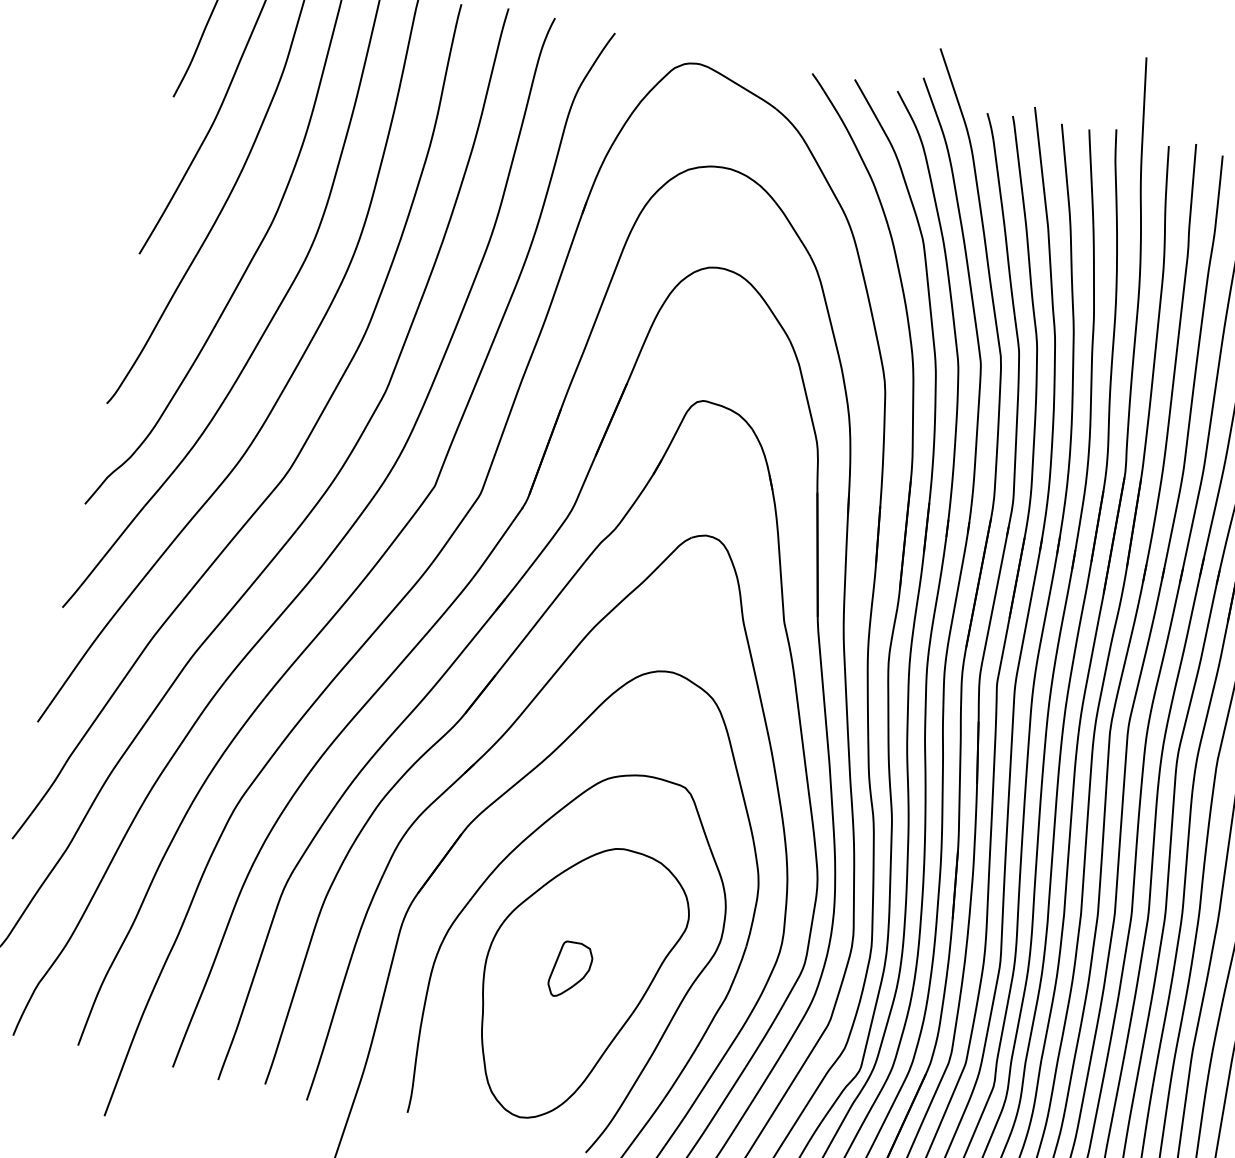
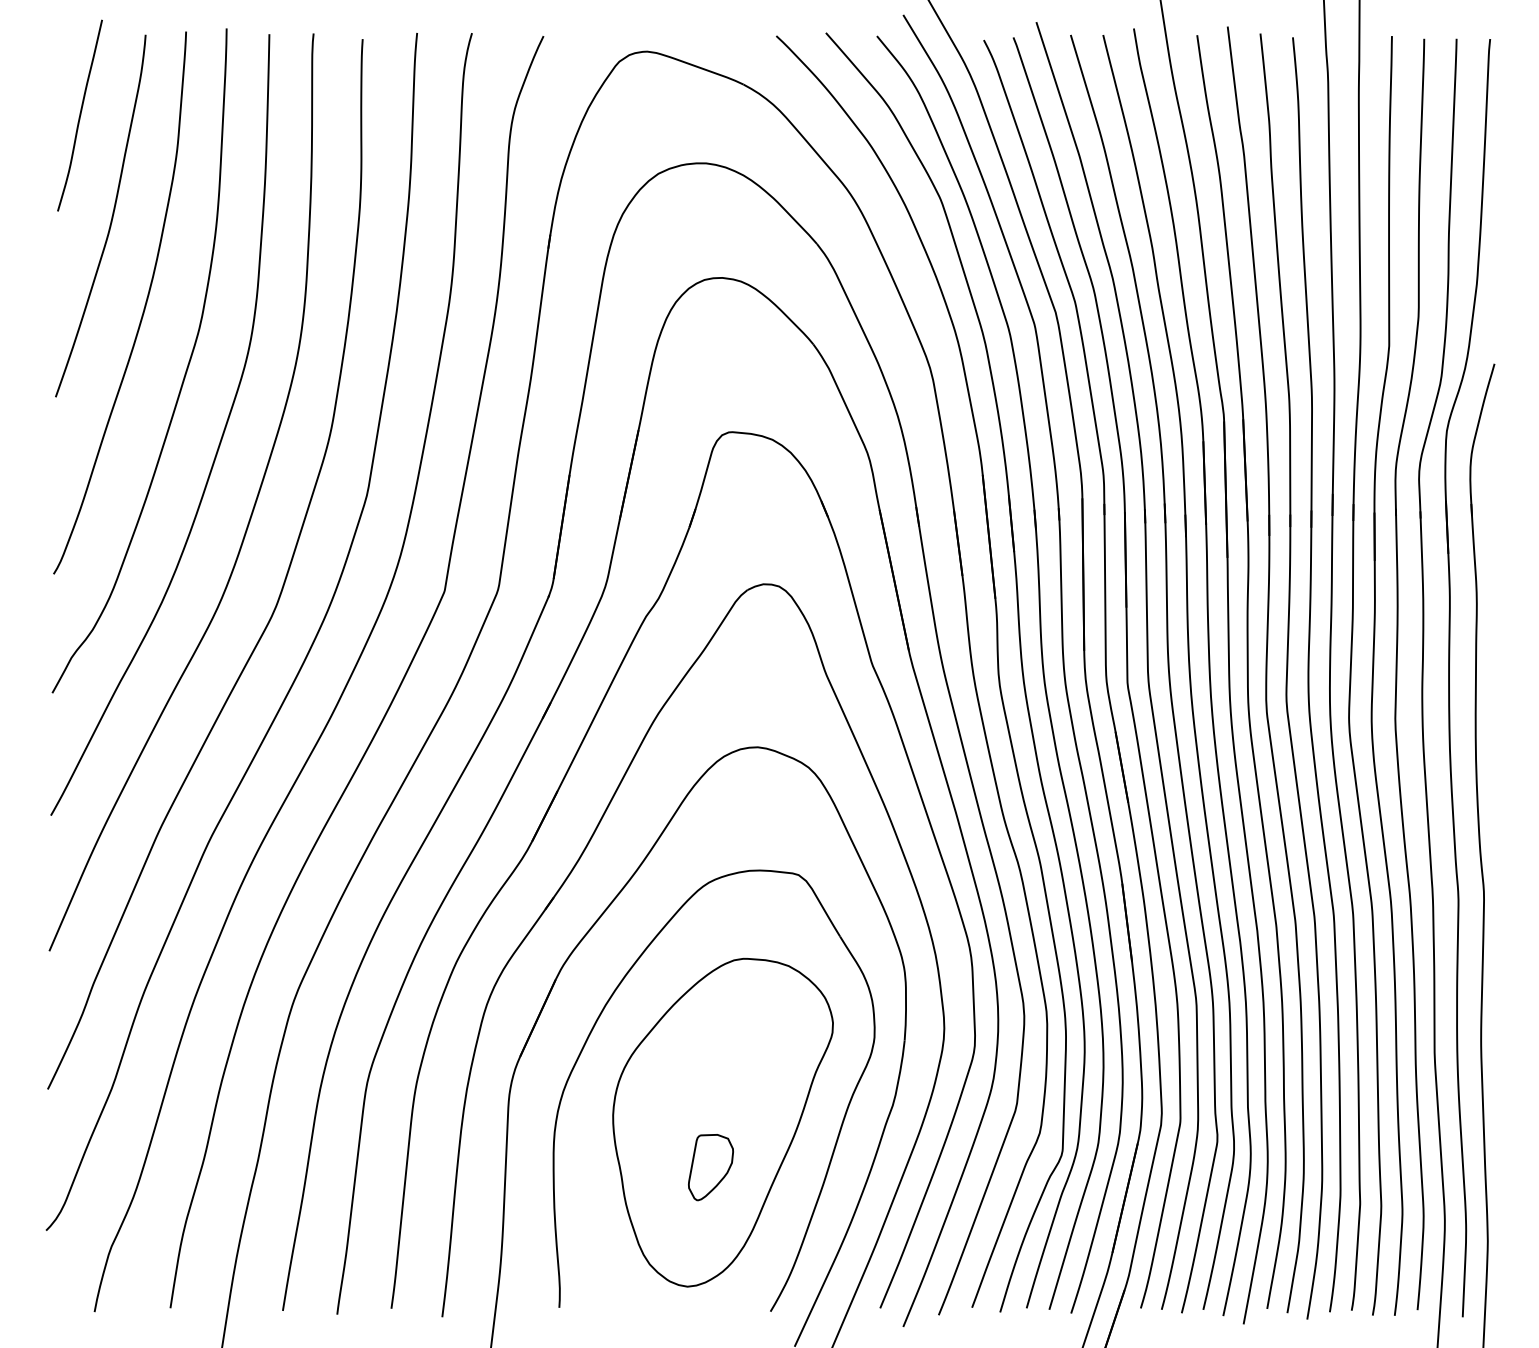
part: (570, 970) -> (710, 1167), moved

